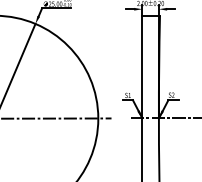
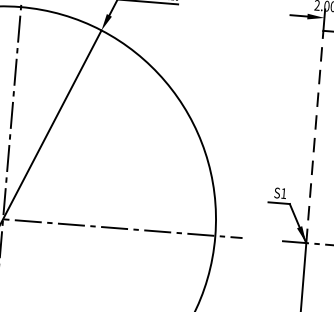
line: (142, 66) -> (315, 136), solid -> dashed

